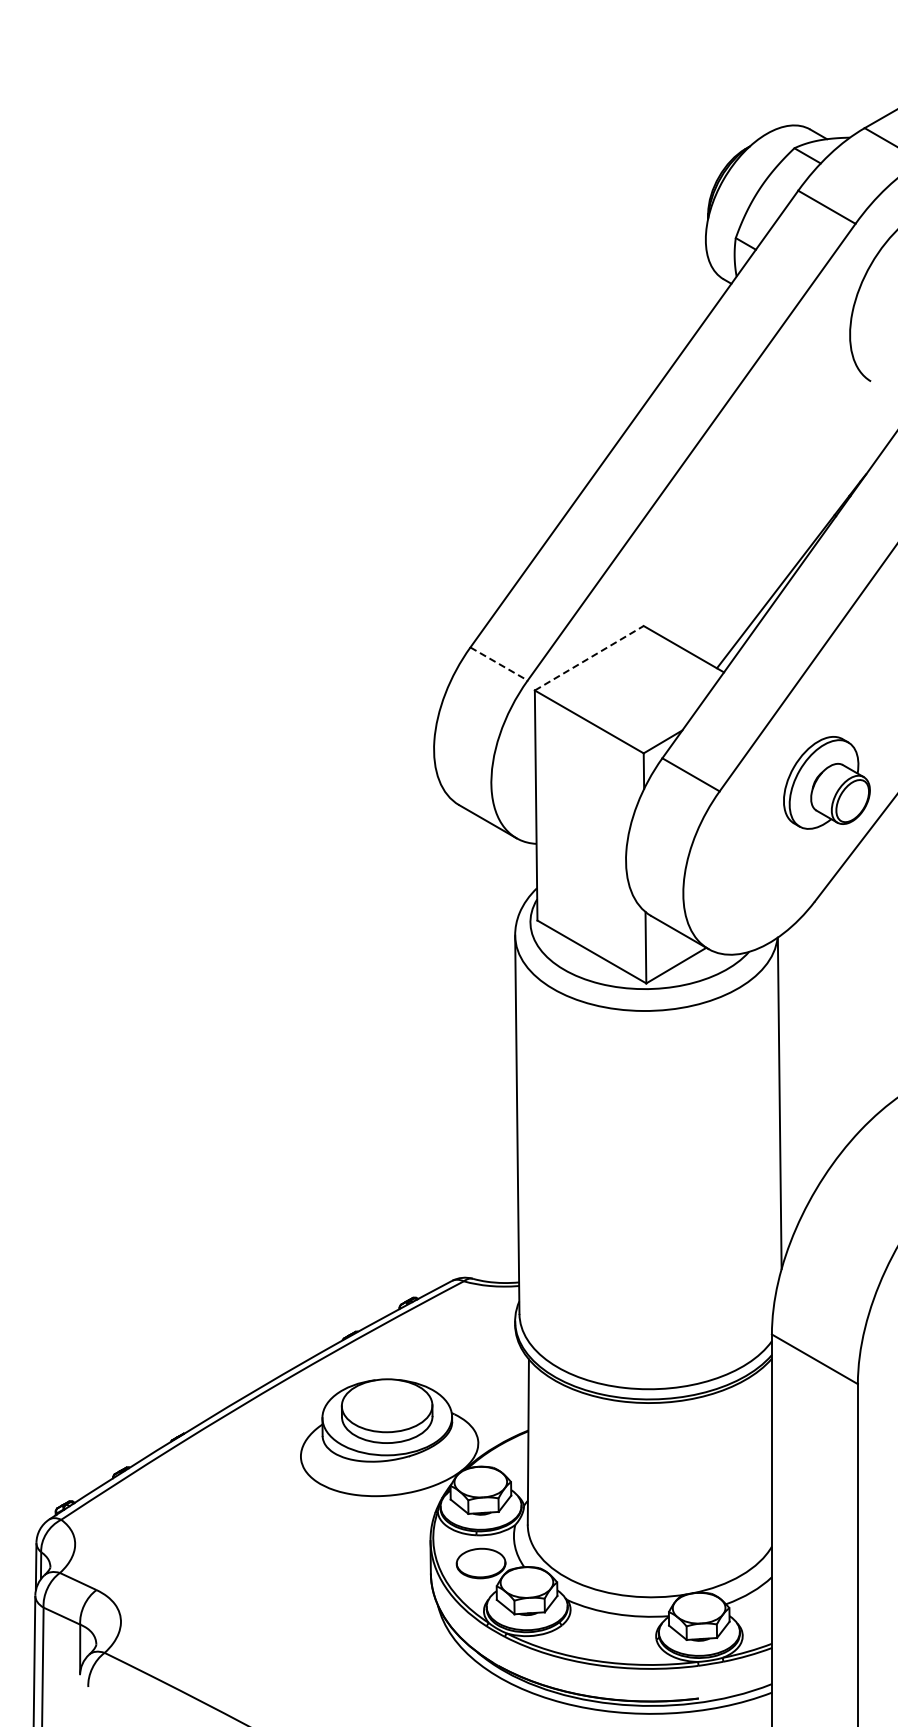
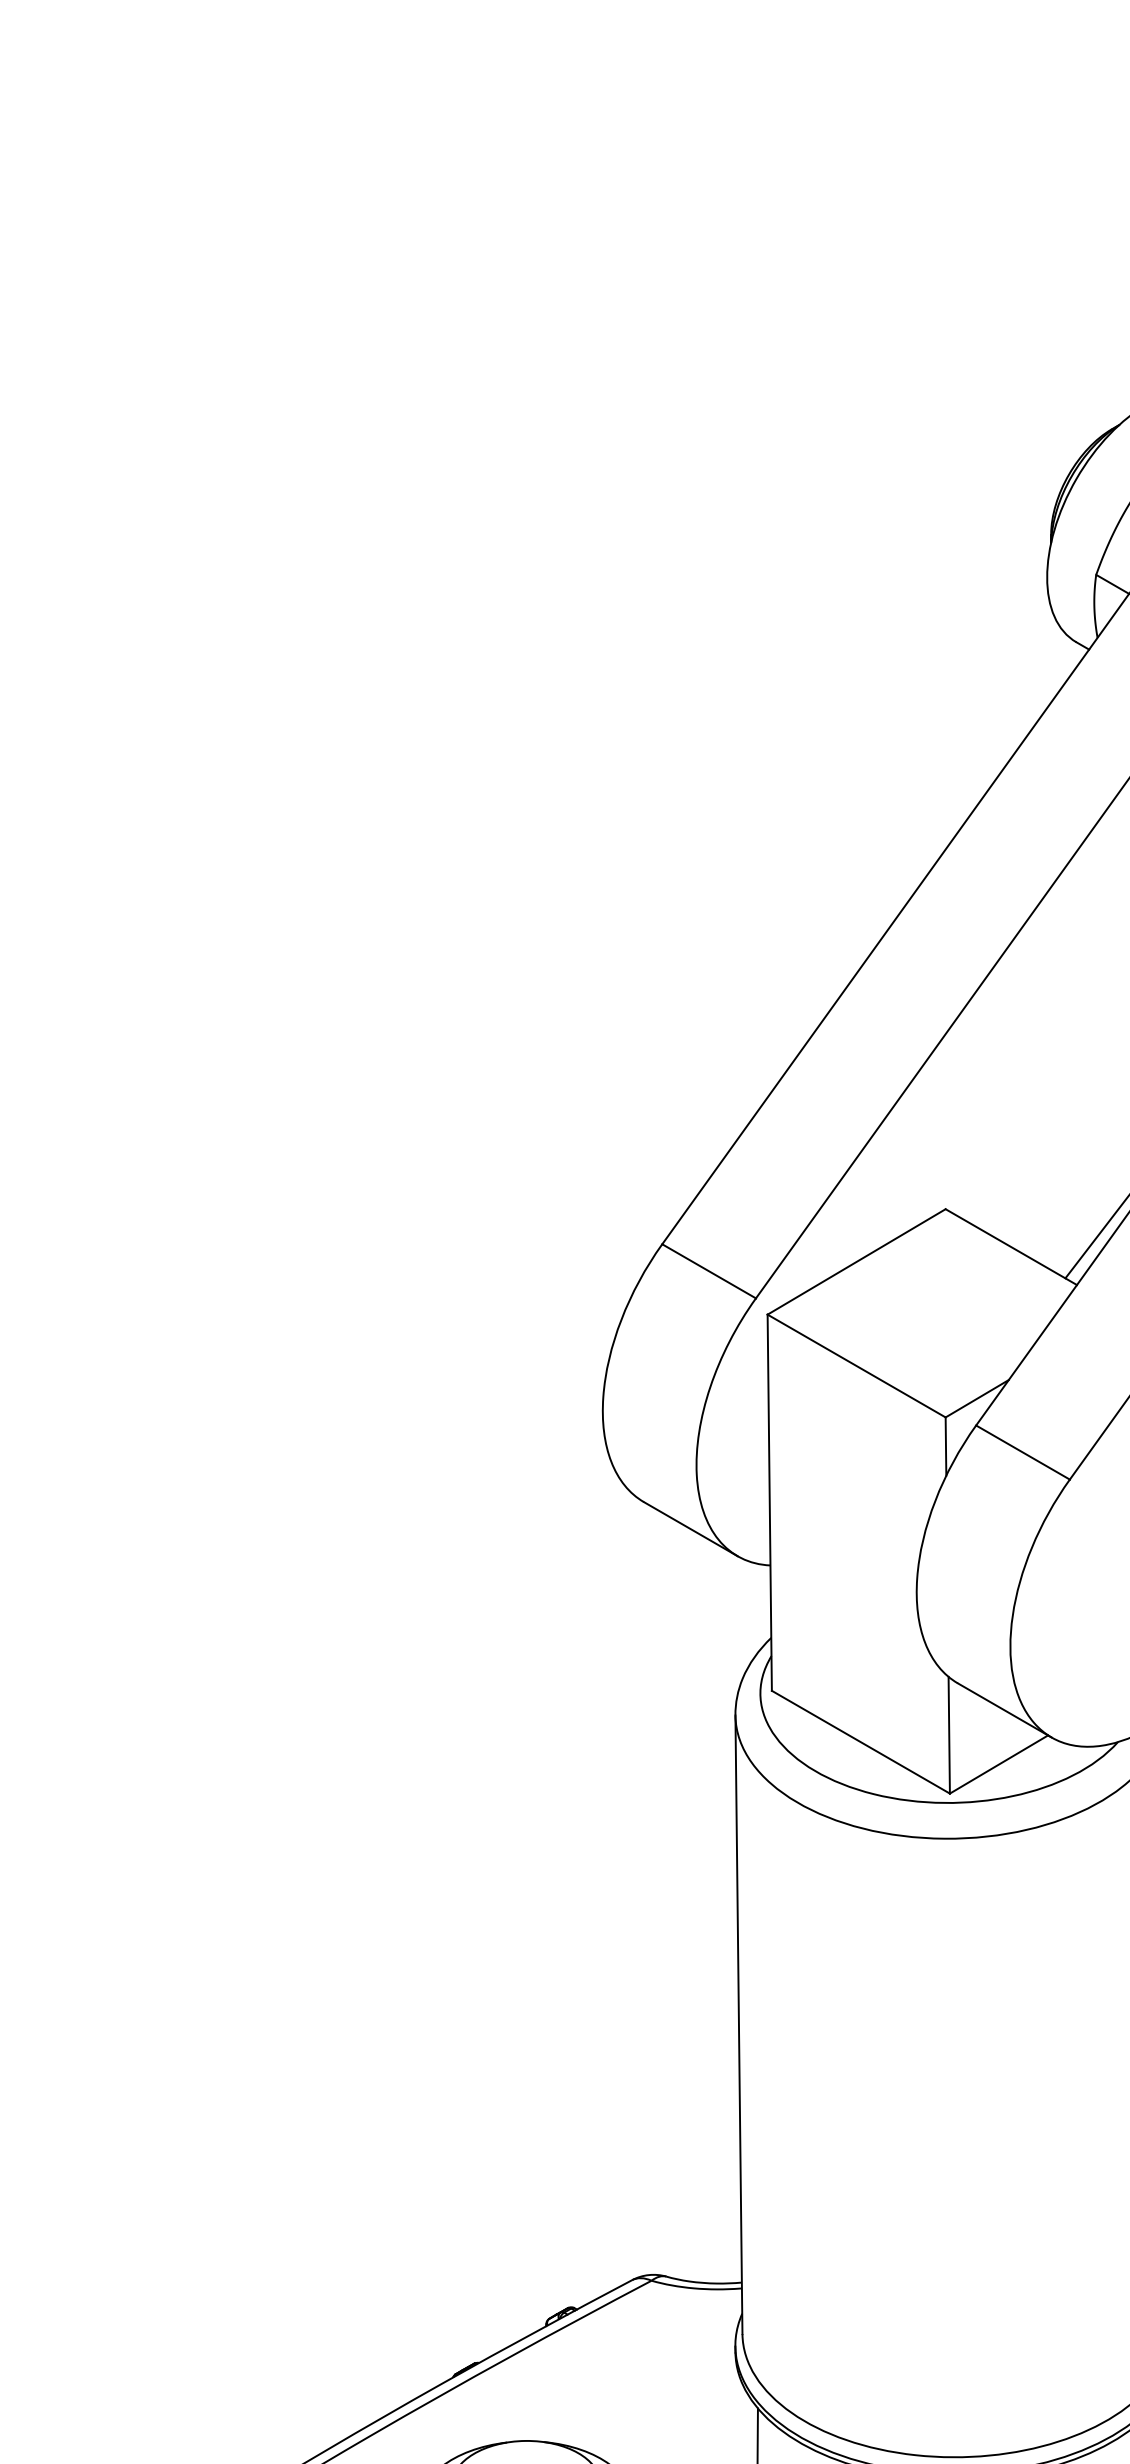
line: (589, 658) -> (856, 1262), dashed -> solid
line: (499, 664) -> (709, 1272), dashed -> solid

